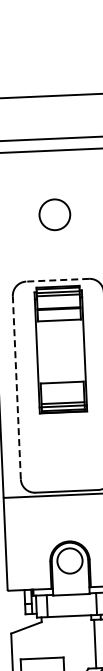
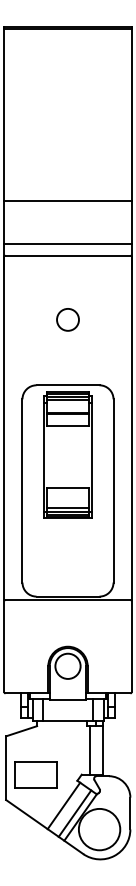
circle: (54, 214) -> (67, 319), size x0.71
line: (58, 280) -> (68, 385), dashed -> solid
line: (16, 387) -> (22, 490), dashed -> solid

